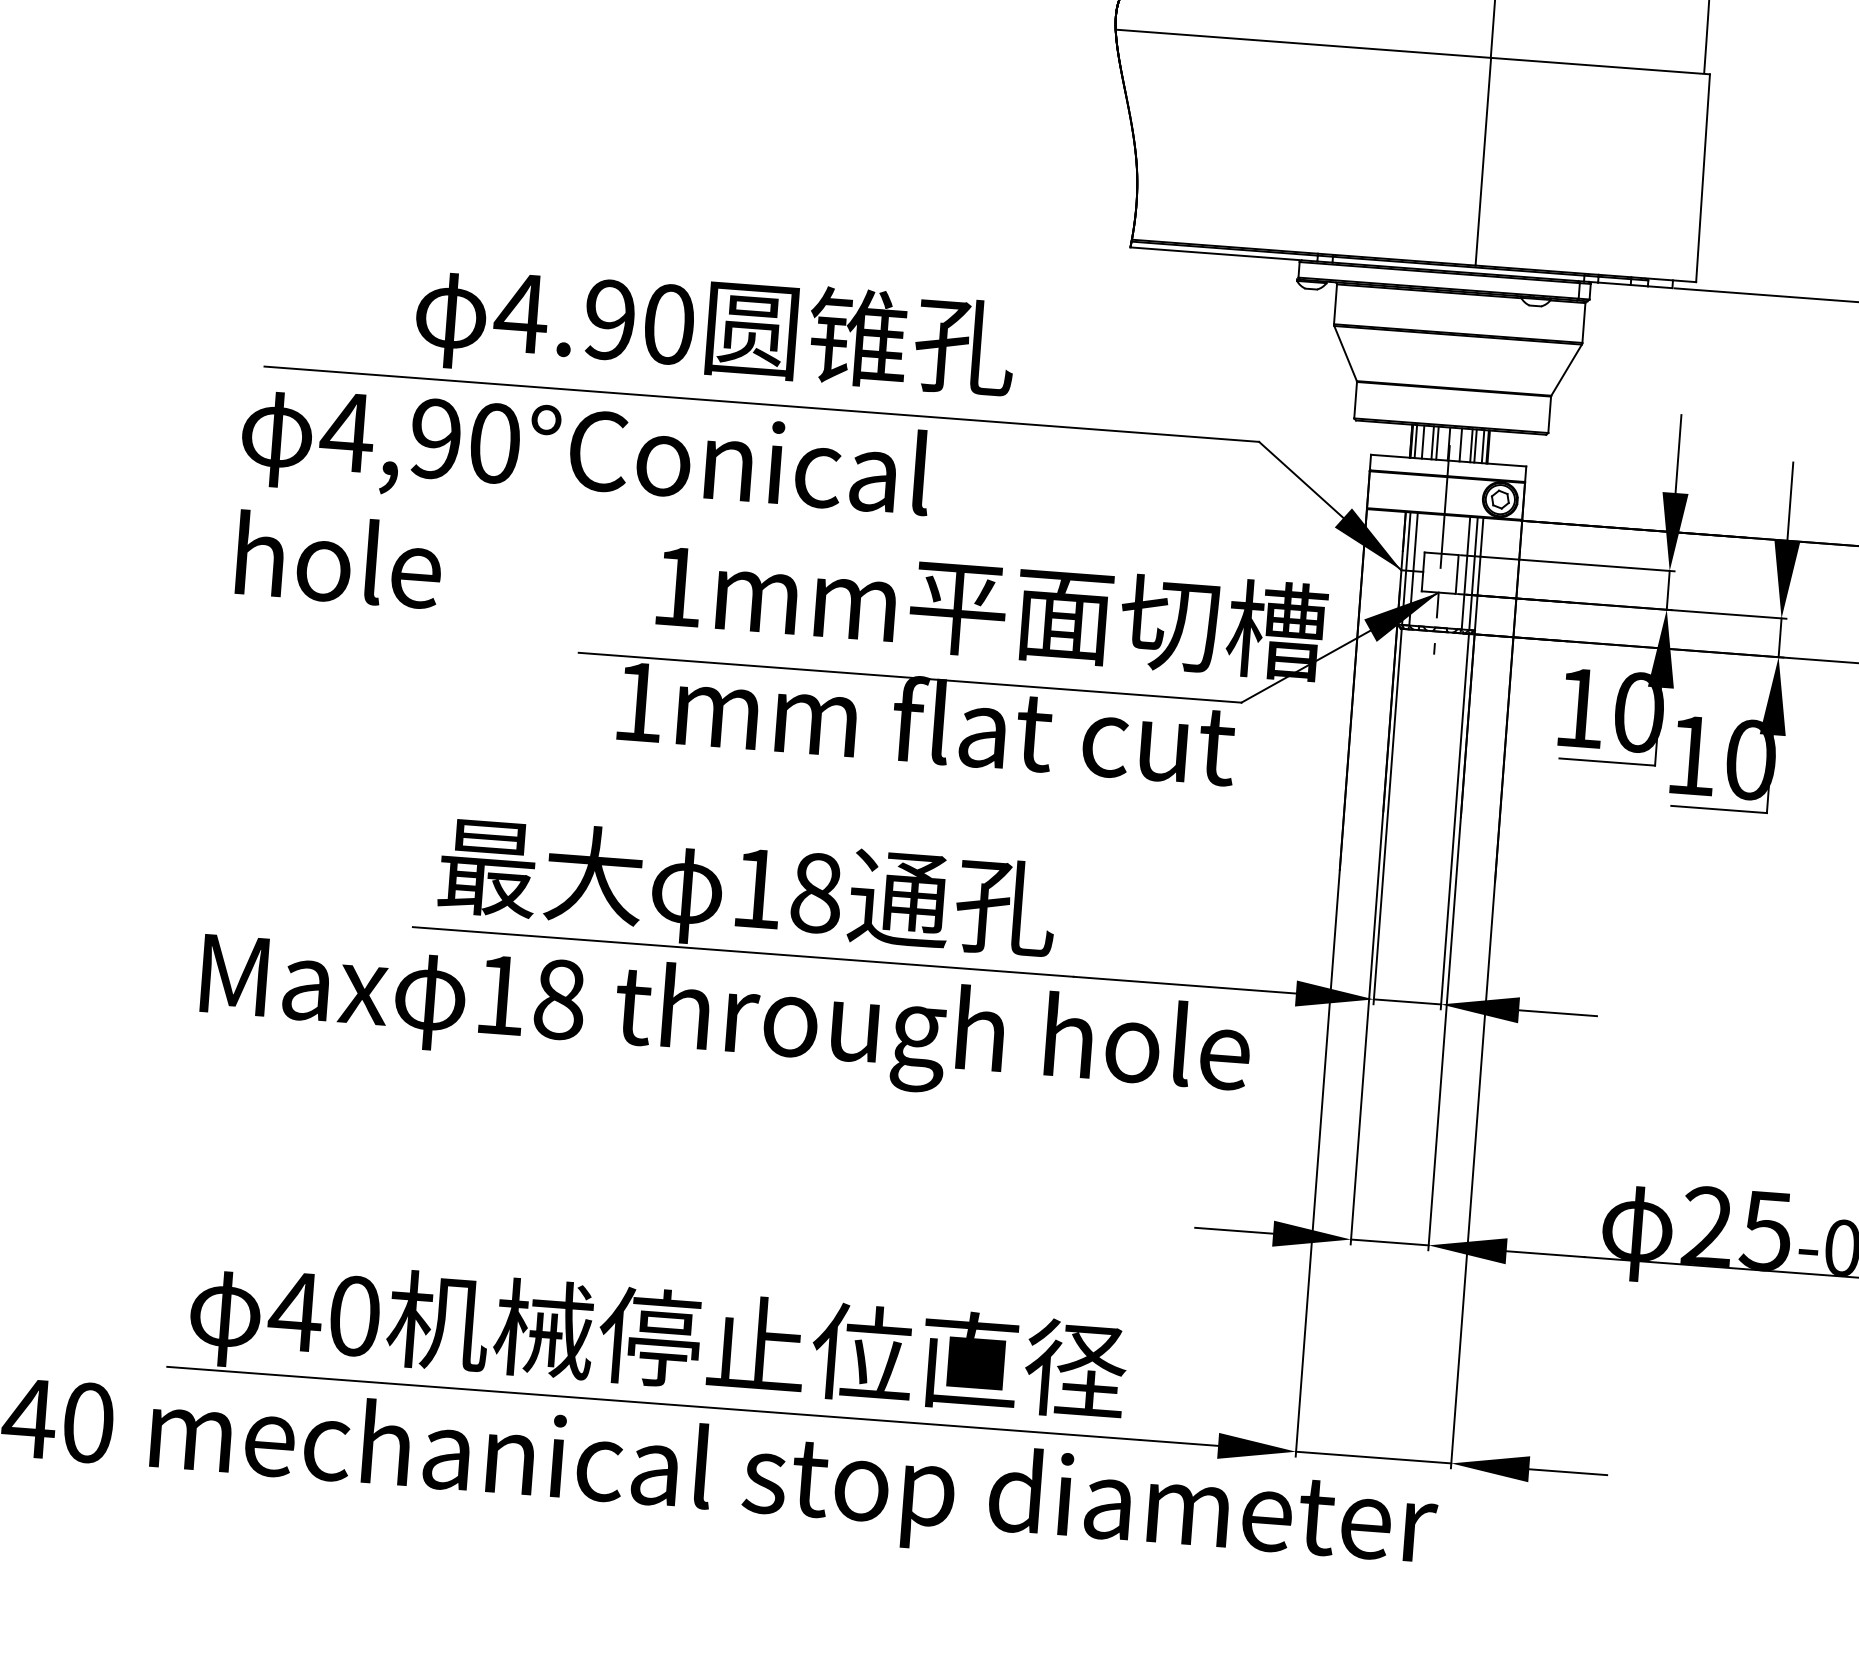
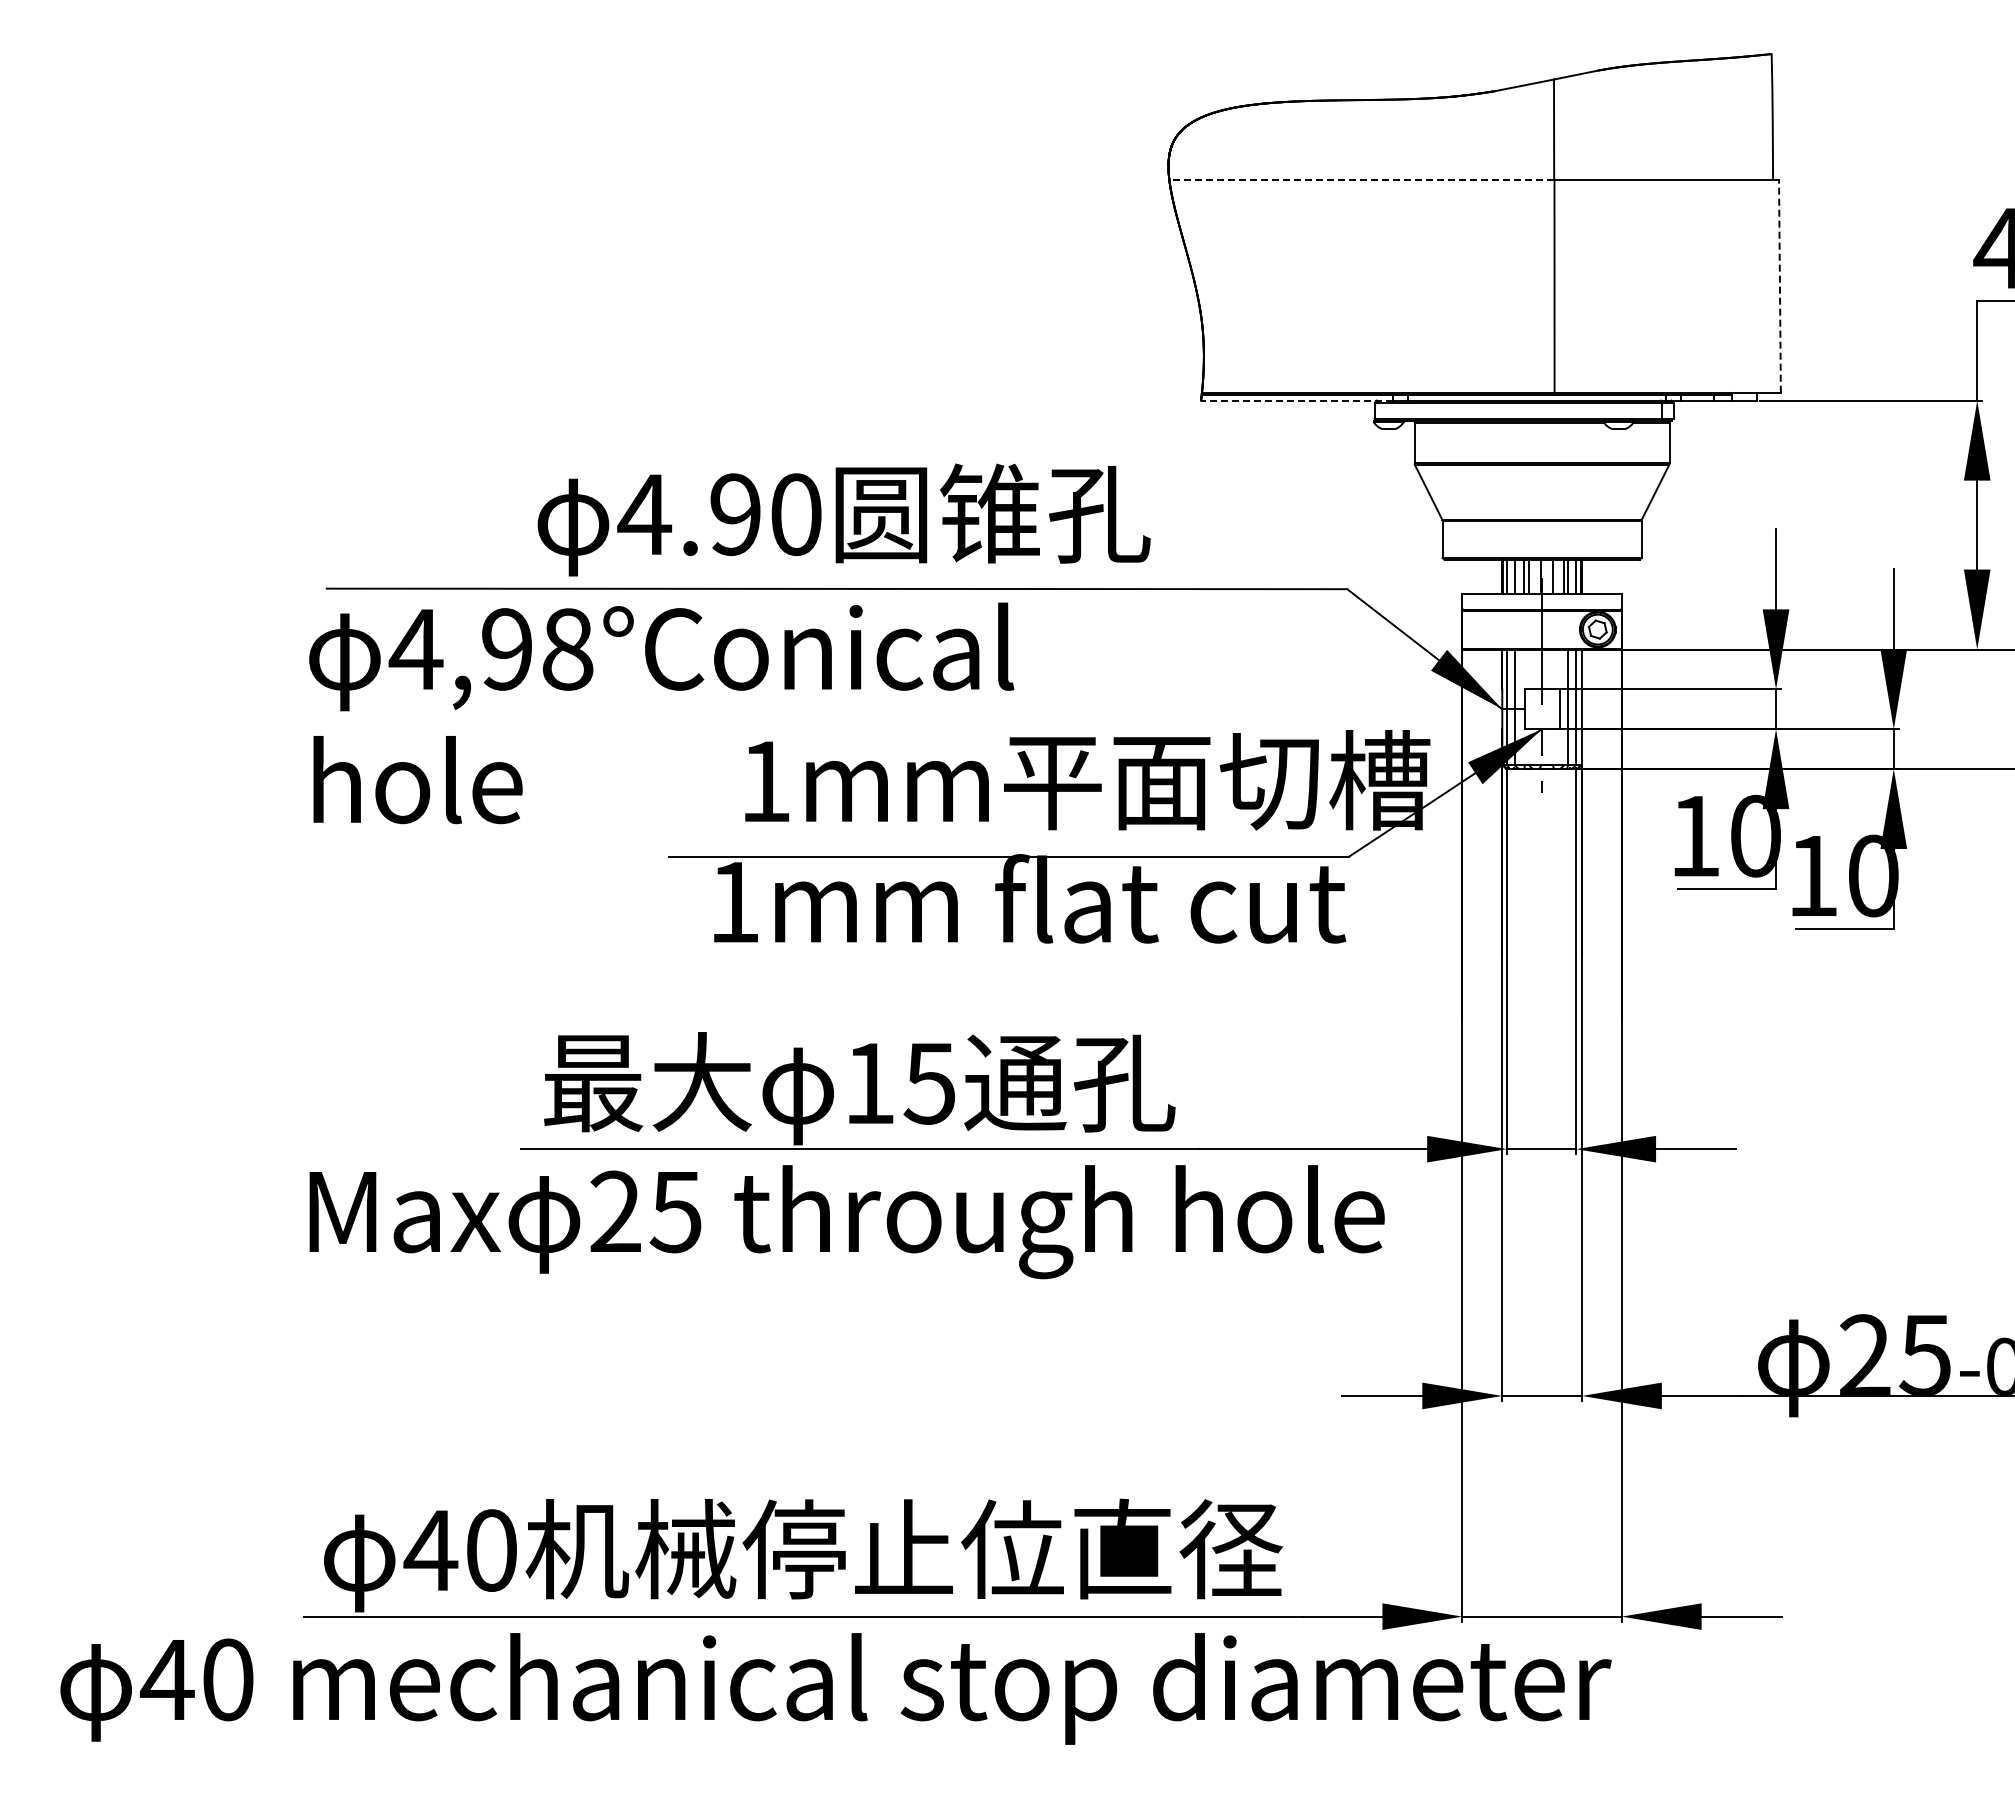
line: (1303, 43) -> (1361, 179), solid -> dashed
line: (1702, 178) -> (1779, 286), solid -> dashed
line: (1223, 254) -> (1296, 400), solid -> dashed
text: (714, 332) -> (843, 519), moved
text: (494, 443) -> (567, 649), 4,90°Conical -> 4,98°Conical
text: (815, 893) -> (929, 1083), 18 -> 15
text: (529, 996) -> (645, 1211), 18 -> 25

